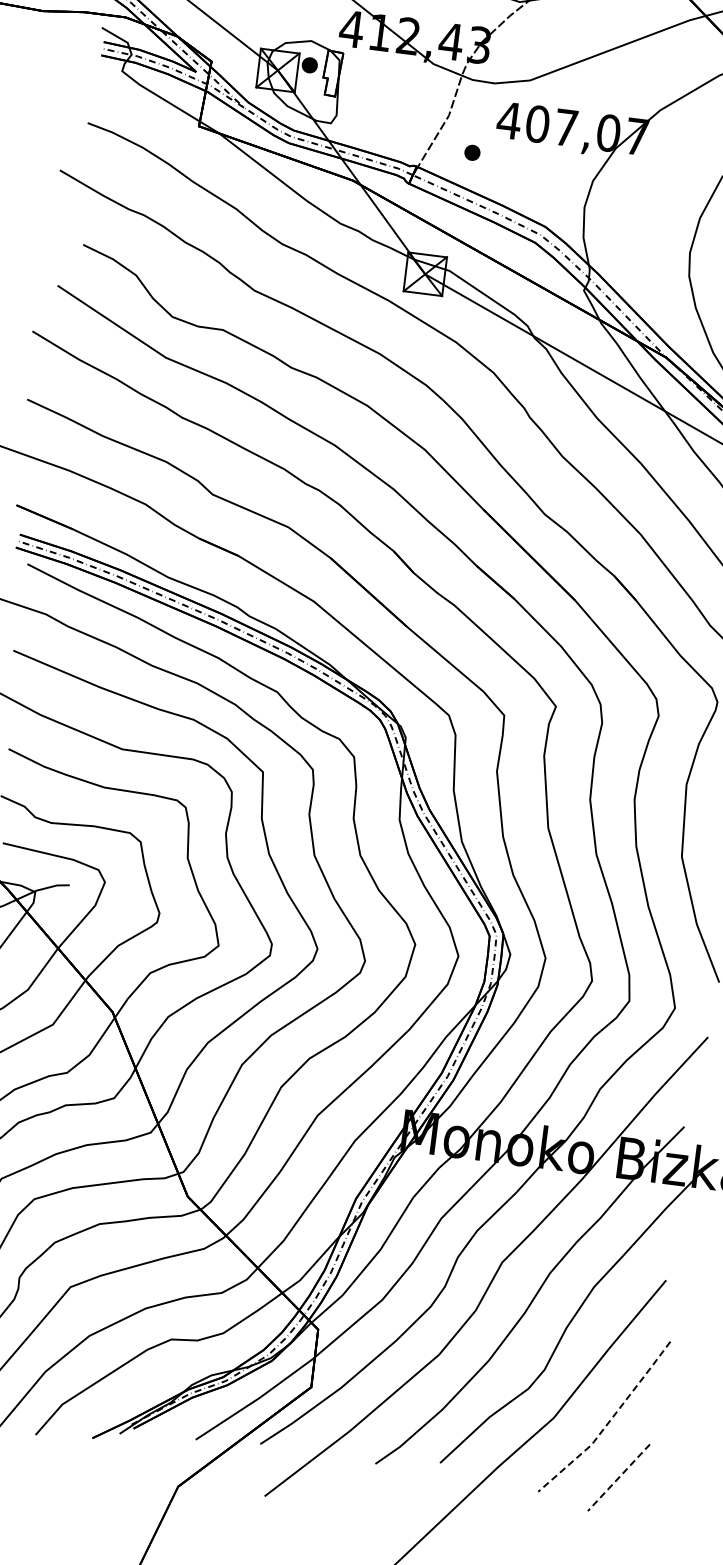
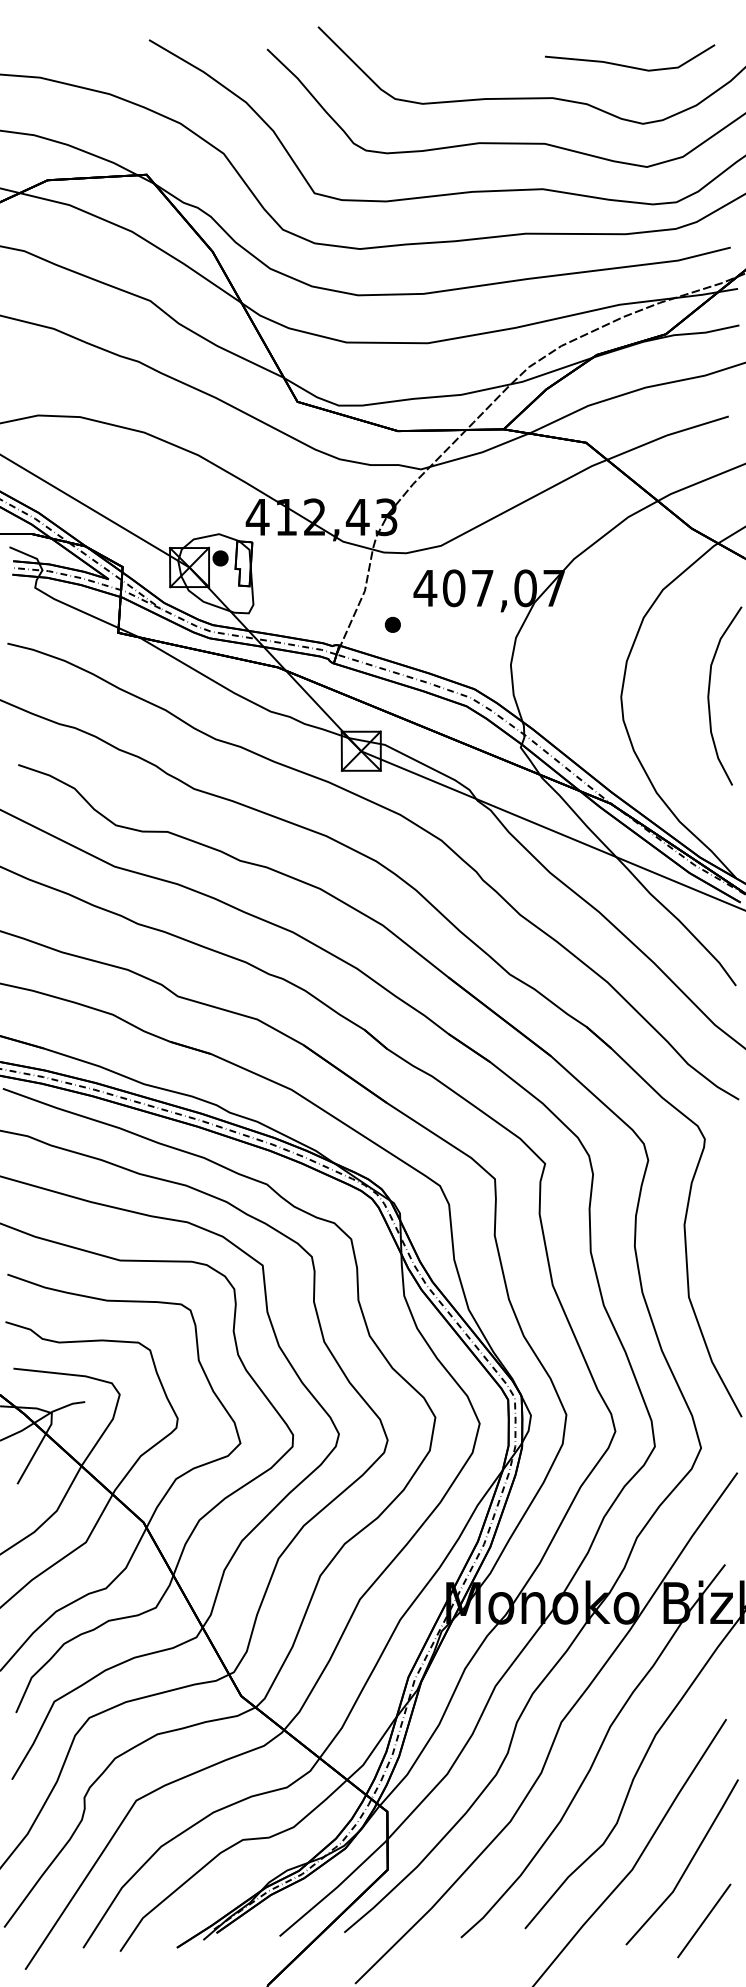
line: (610, 1421) -> (688, 1866), dashed -> solid
line: (619, 1477) -> (704, 1920), dashed -> solid

